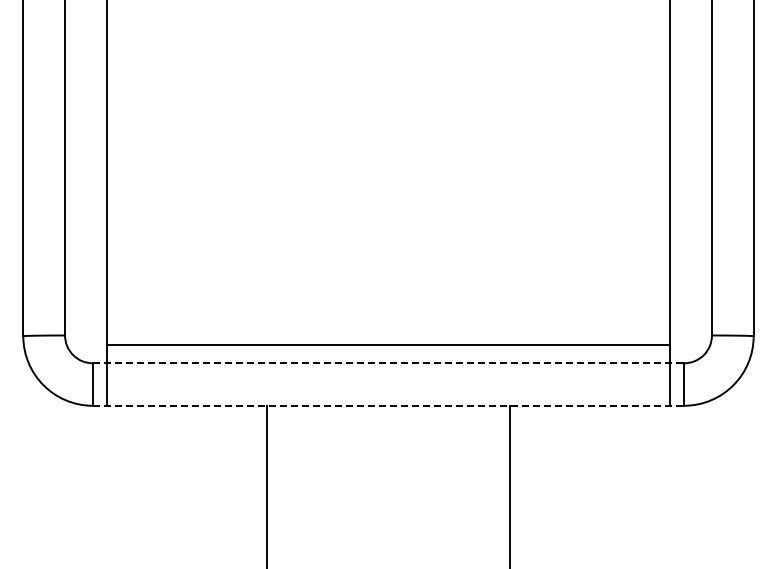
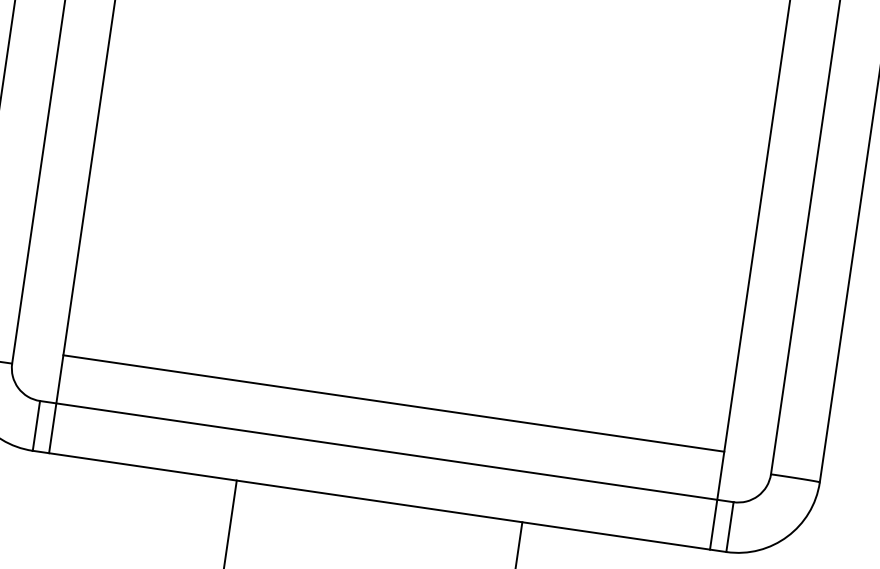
line: (388, 345) -> (393, 403), moved
line: (388, 363) -> (386, 451), dashed -> solid
line: (388, 405) -> (379, 501), dashed -> solid

